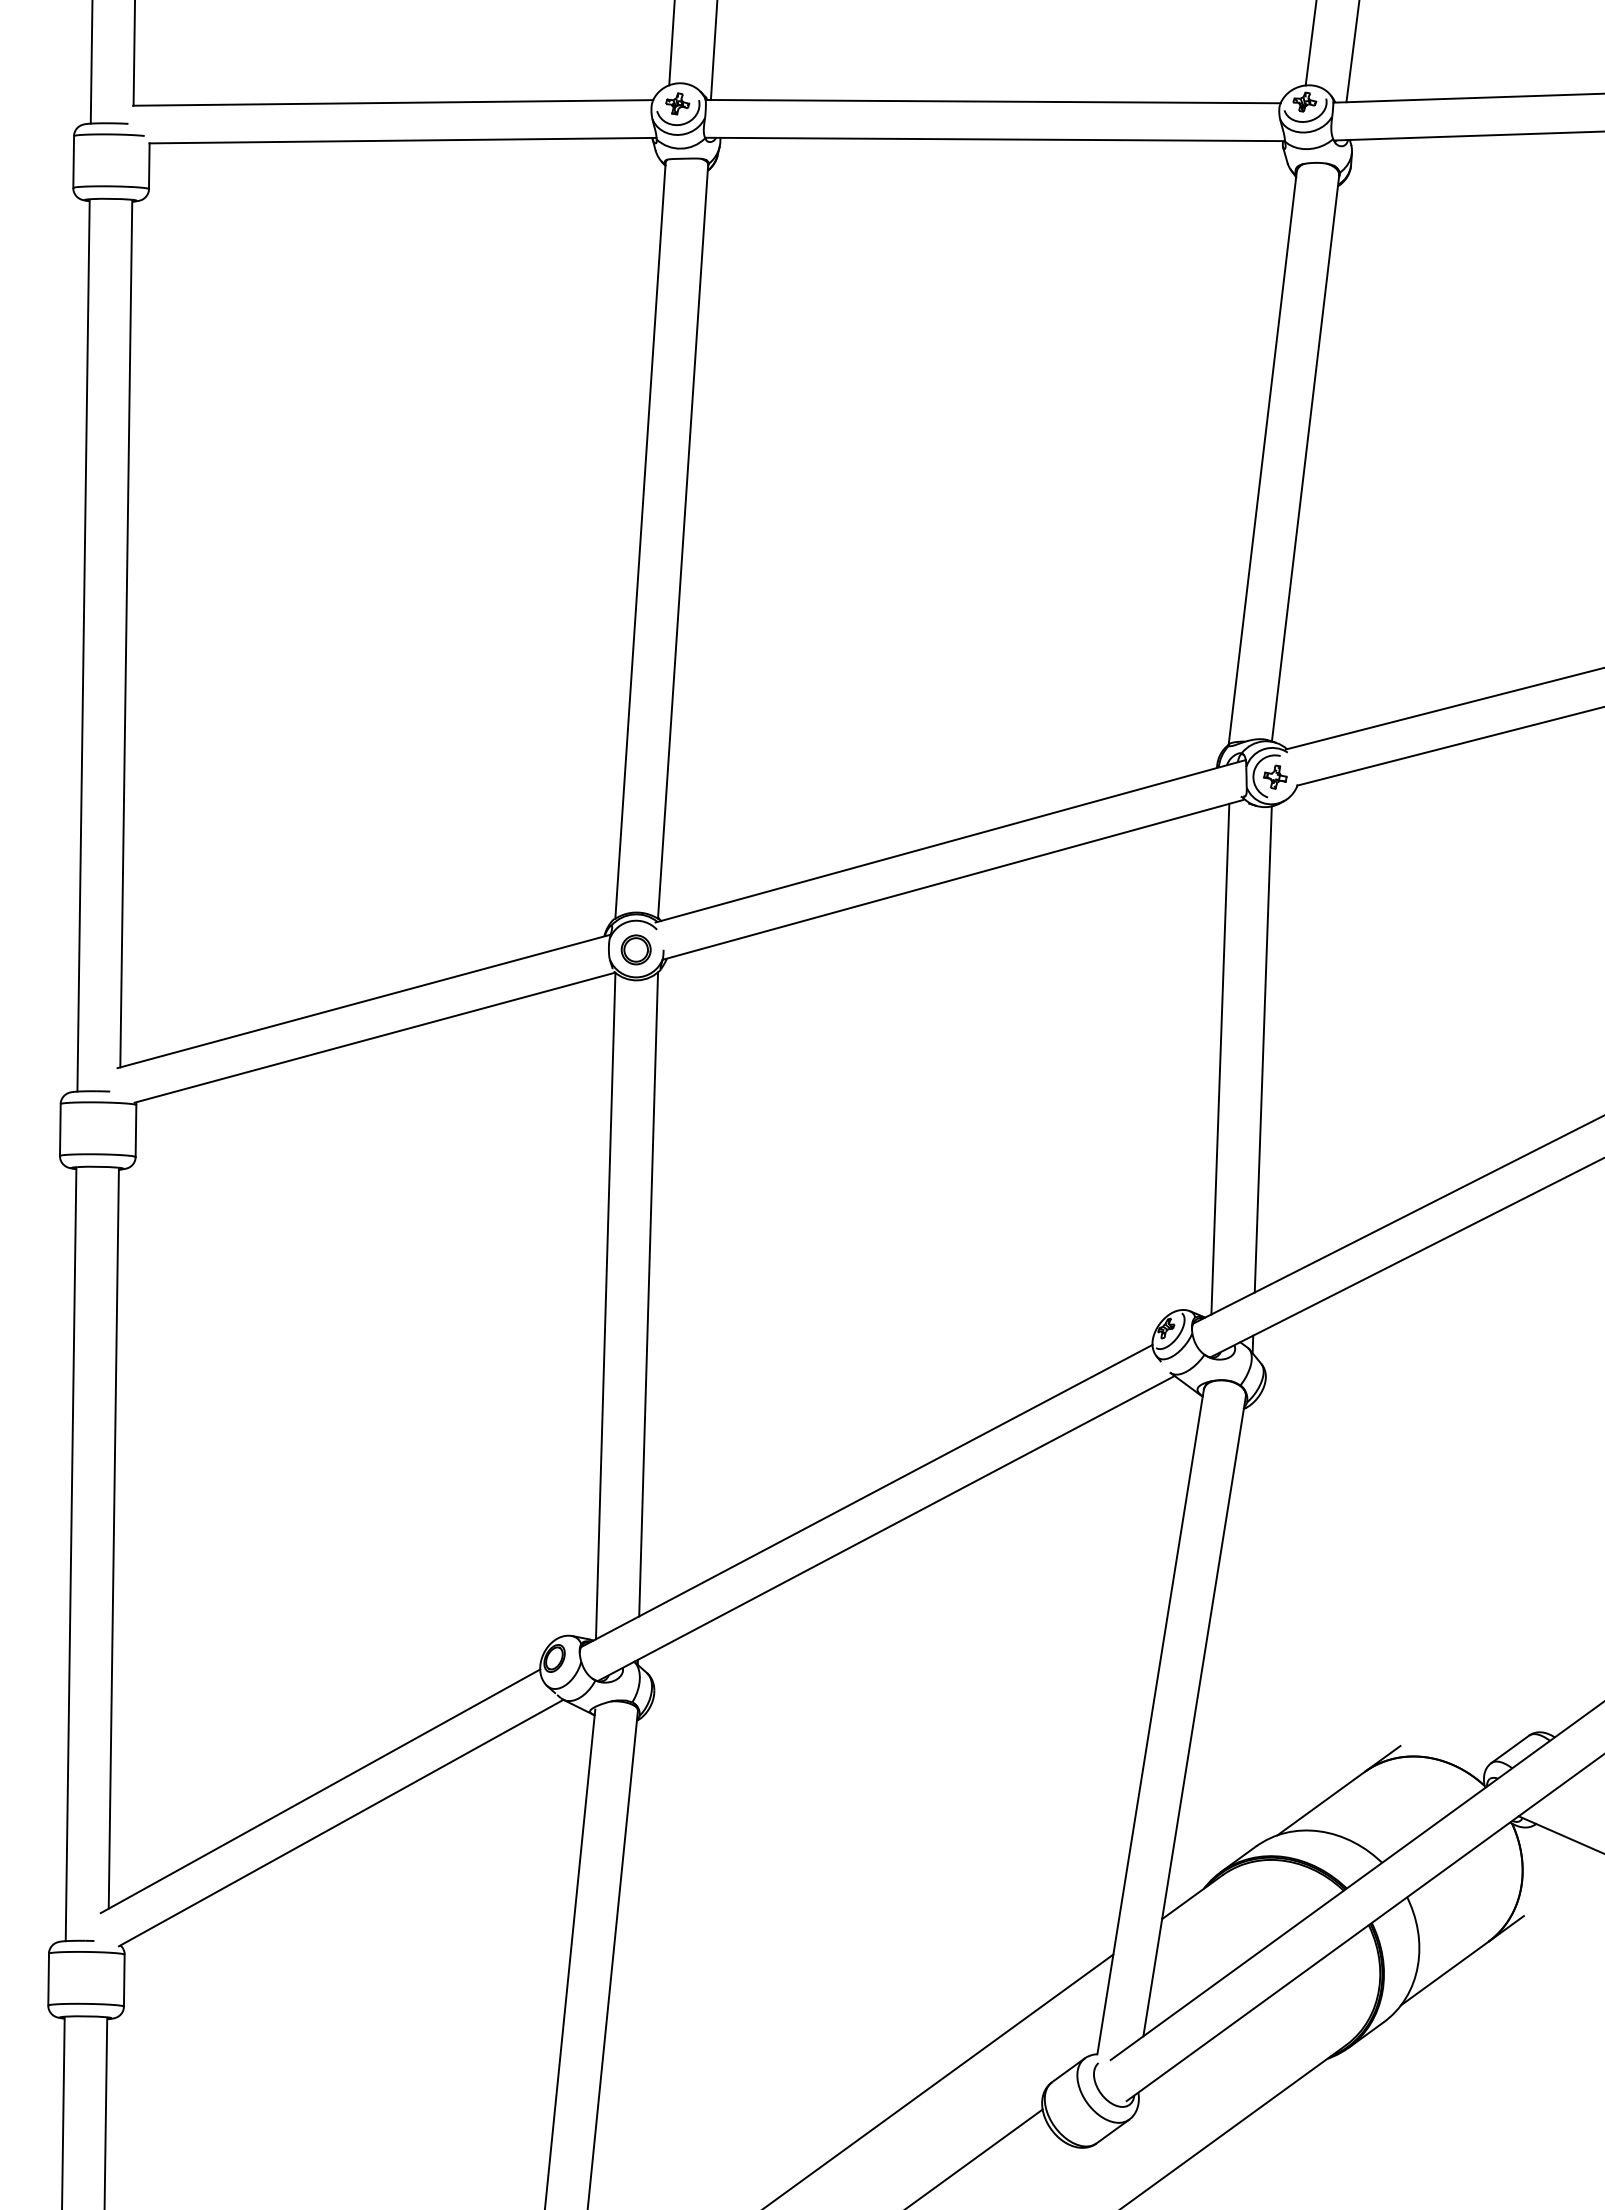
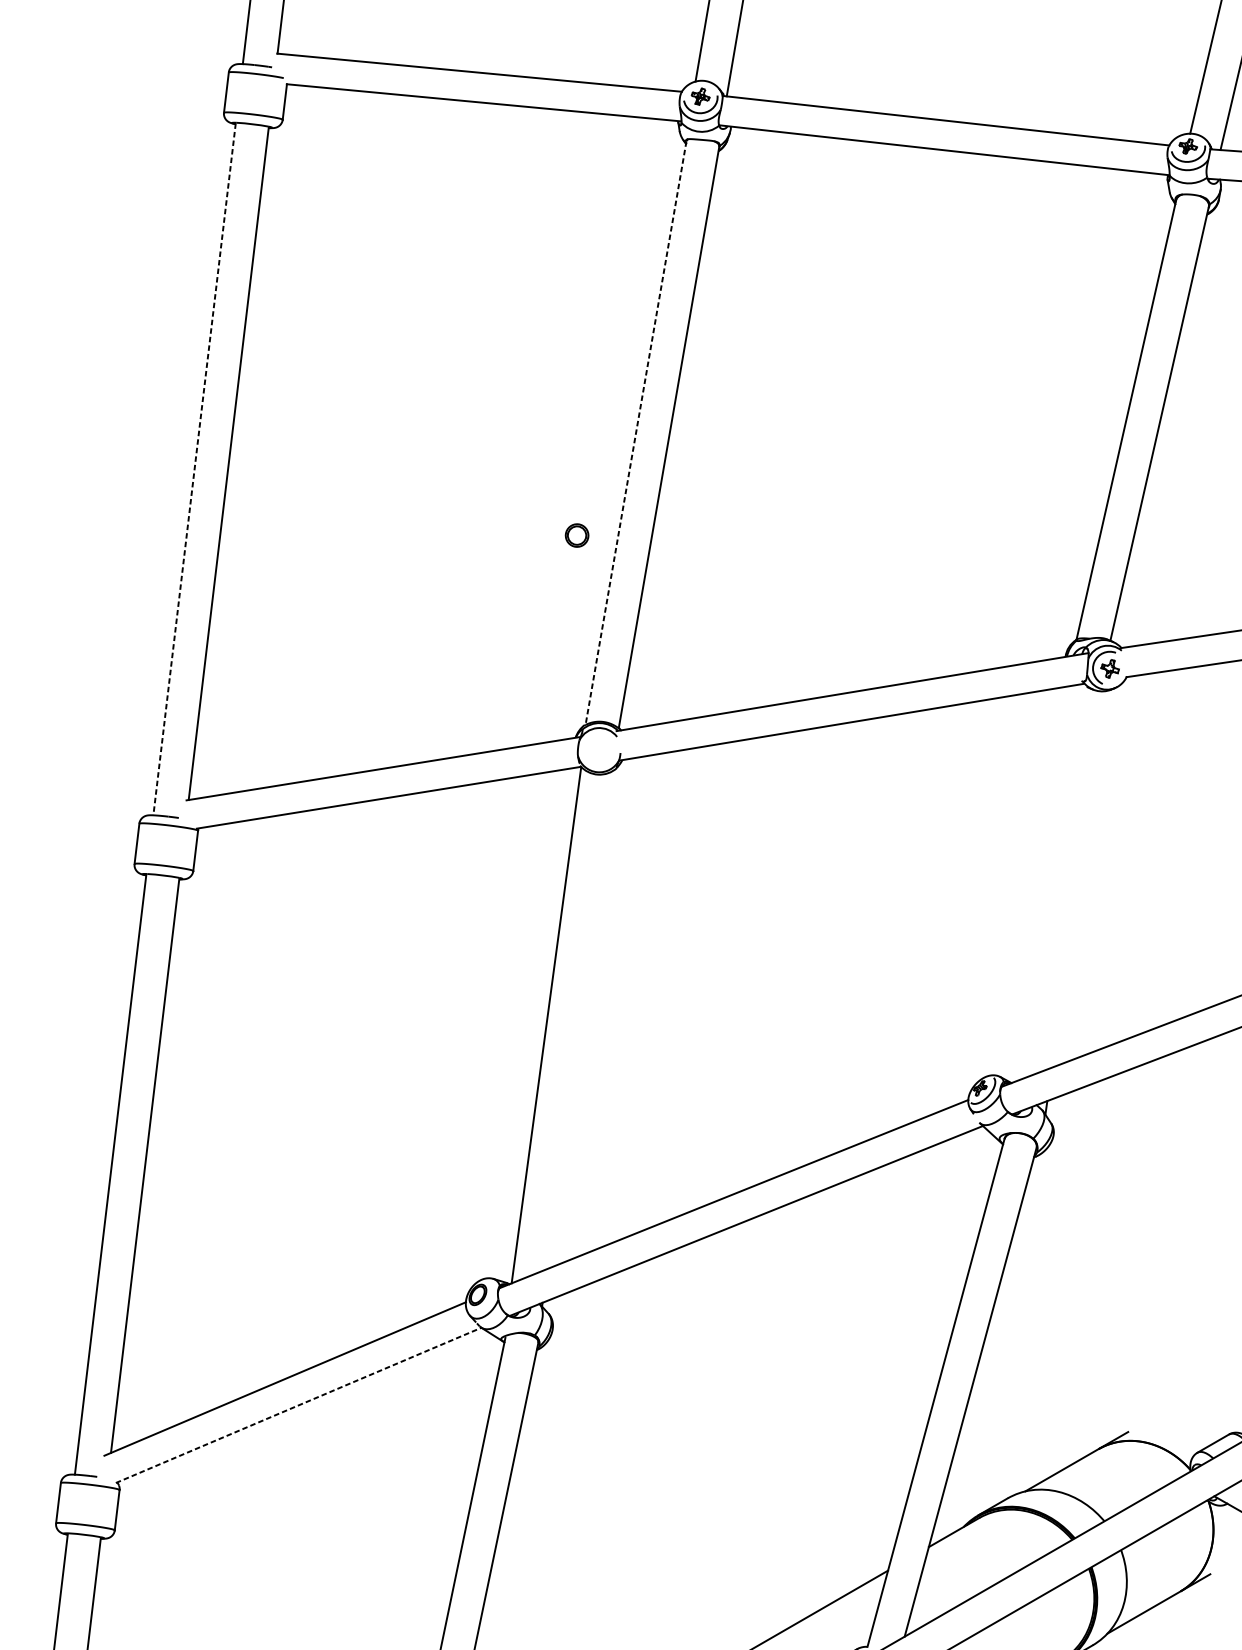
line: (640, 541) -> (635, 433), solid -> dashed
line: (83, 645) -> (194, 469), solid -> dashed
part: (635, 949) -> (576, 535), moved
line: (1262, 1049) -> (1077, 879), removed
line: (1220, 1058) -> (1044, 882), removed
line: (648, 1294) -> (580, 1019), removed
line: (341, 1822) -> (298, 1404), solid -> dashed

